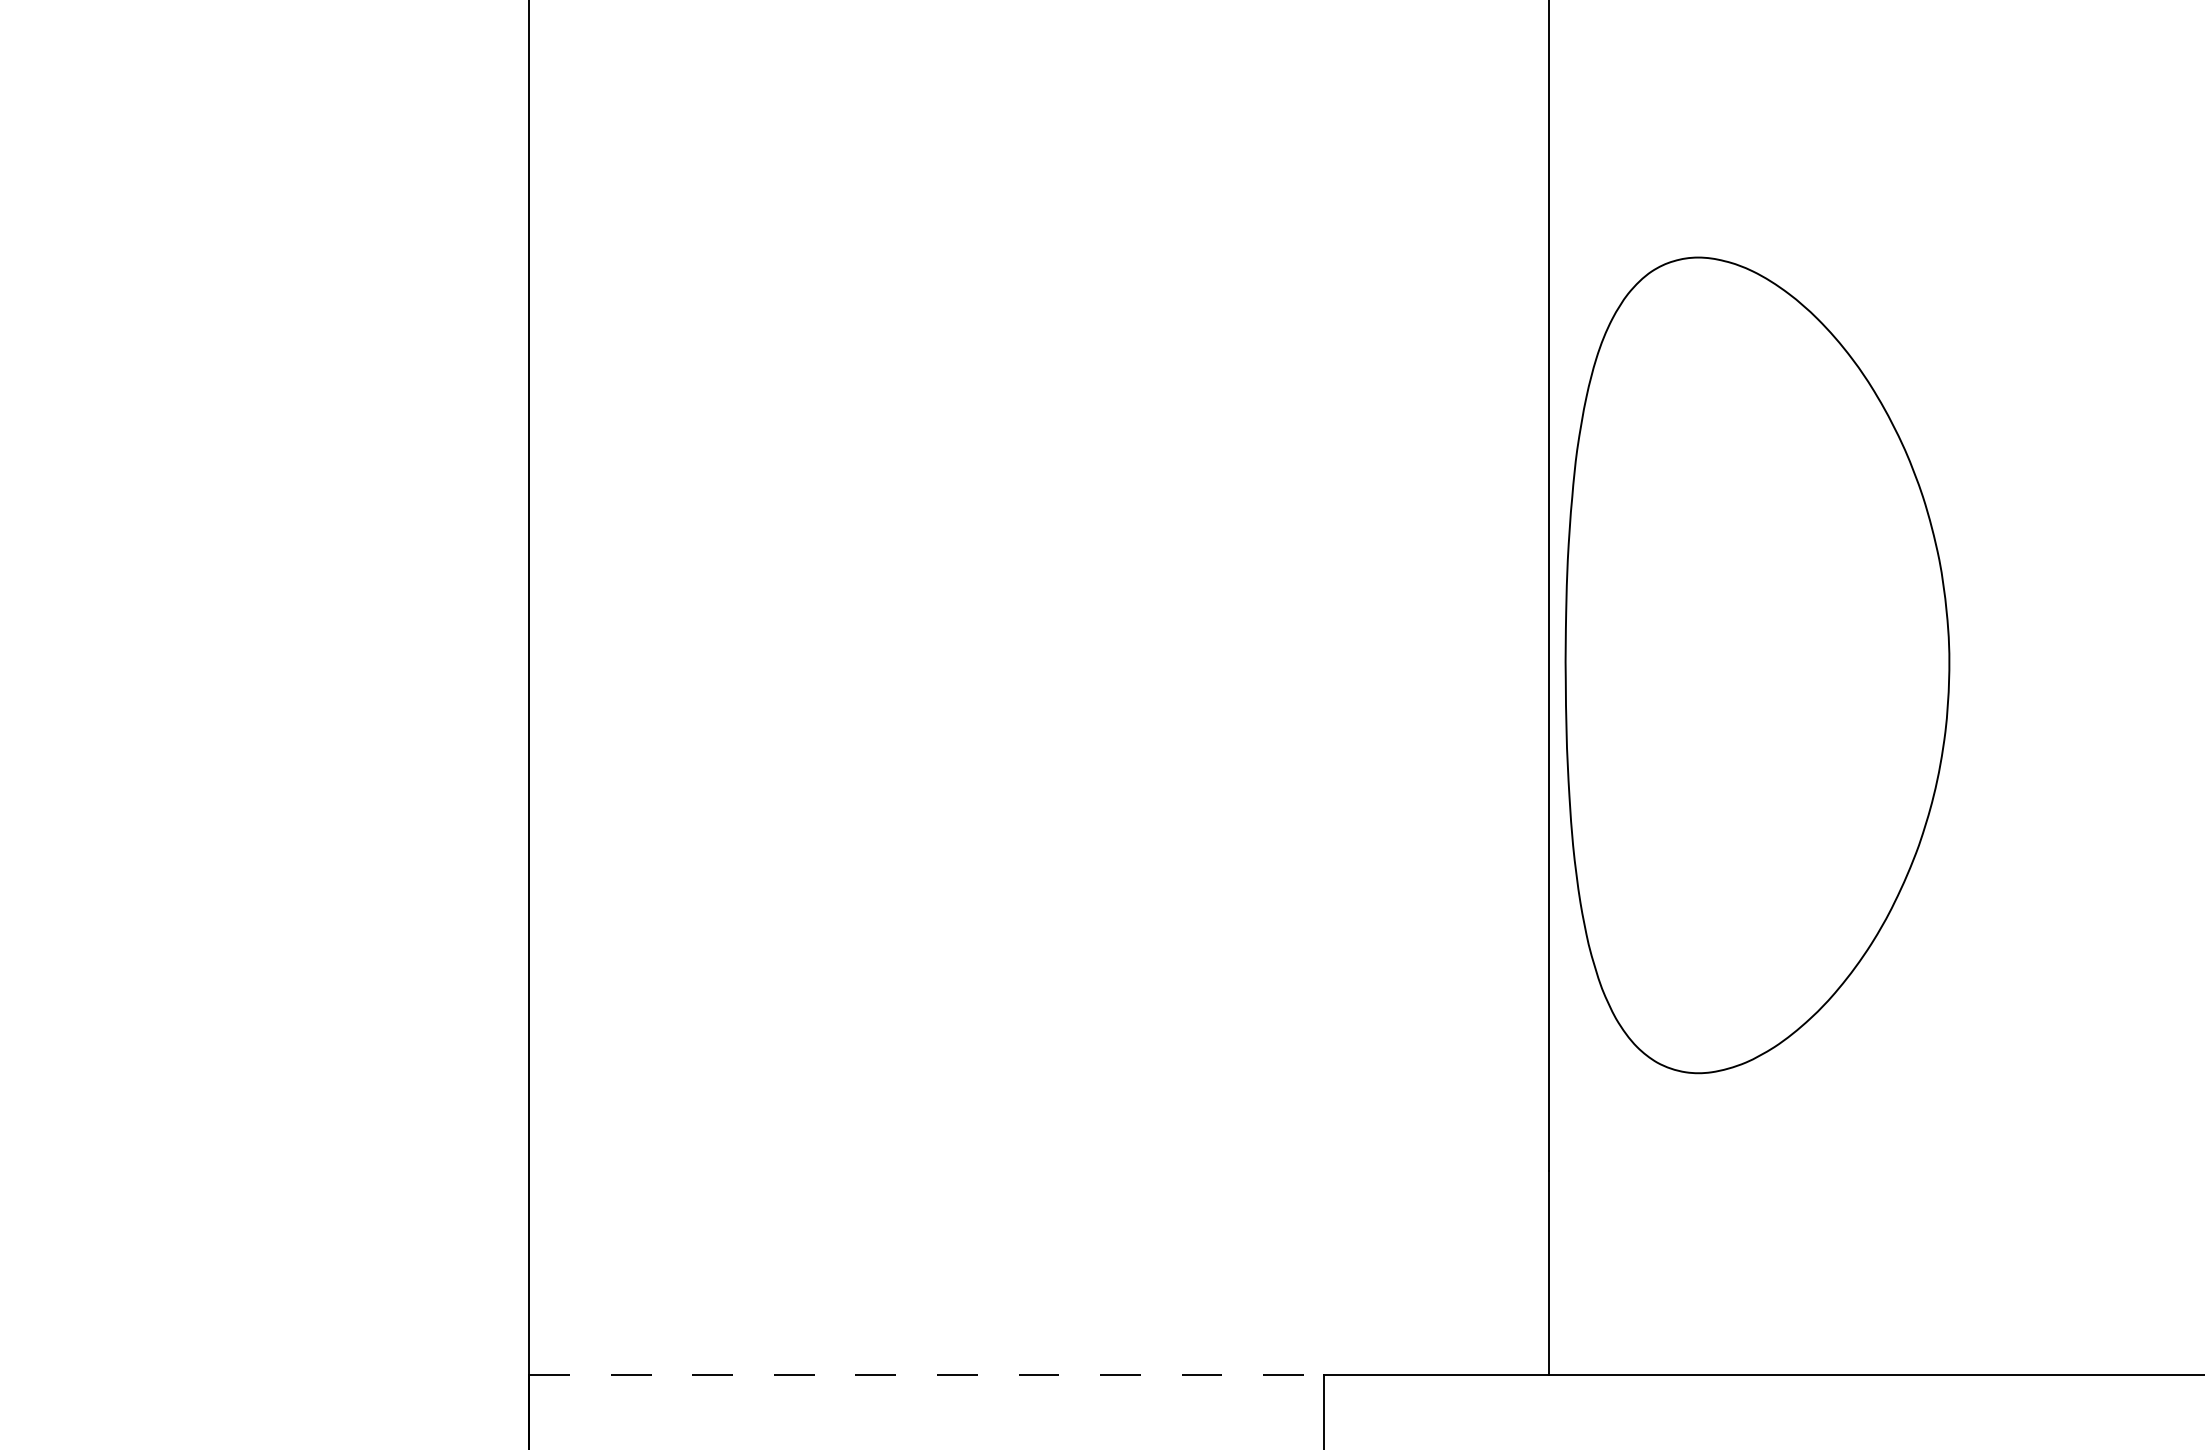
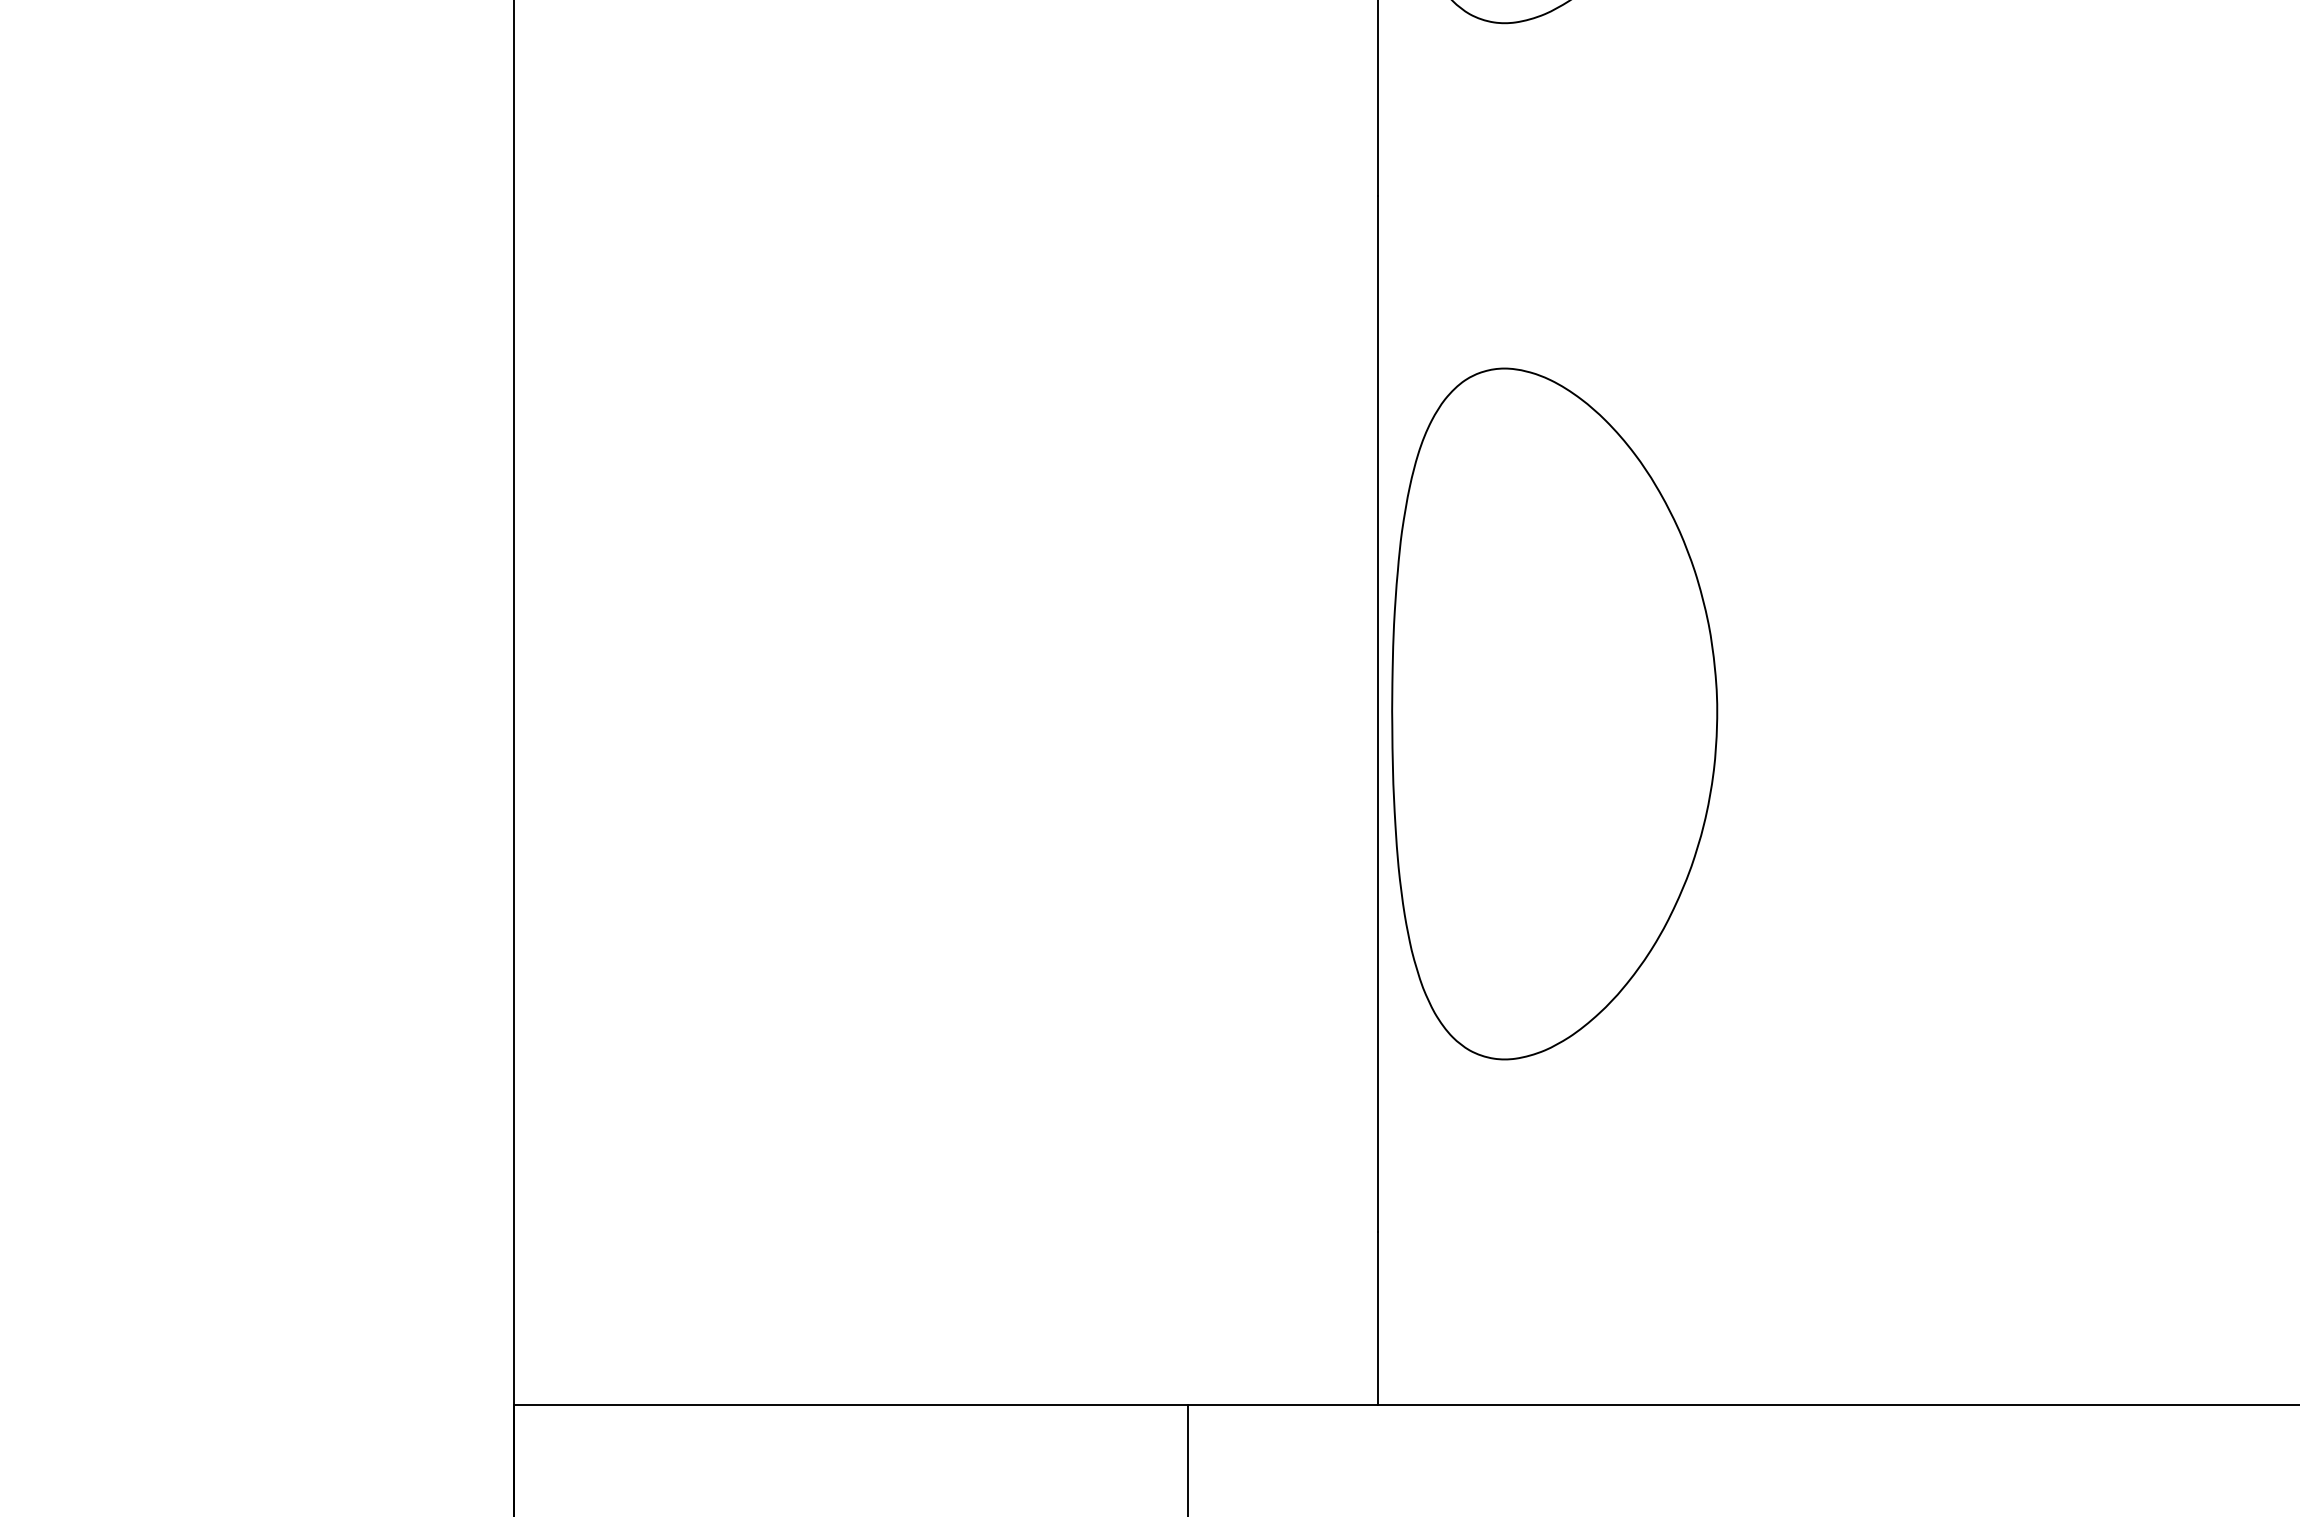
part: (1757, 664) -> (1554, 713), moved
line: (926, 1374) -> (850, 1404), dashed -> solid

